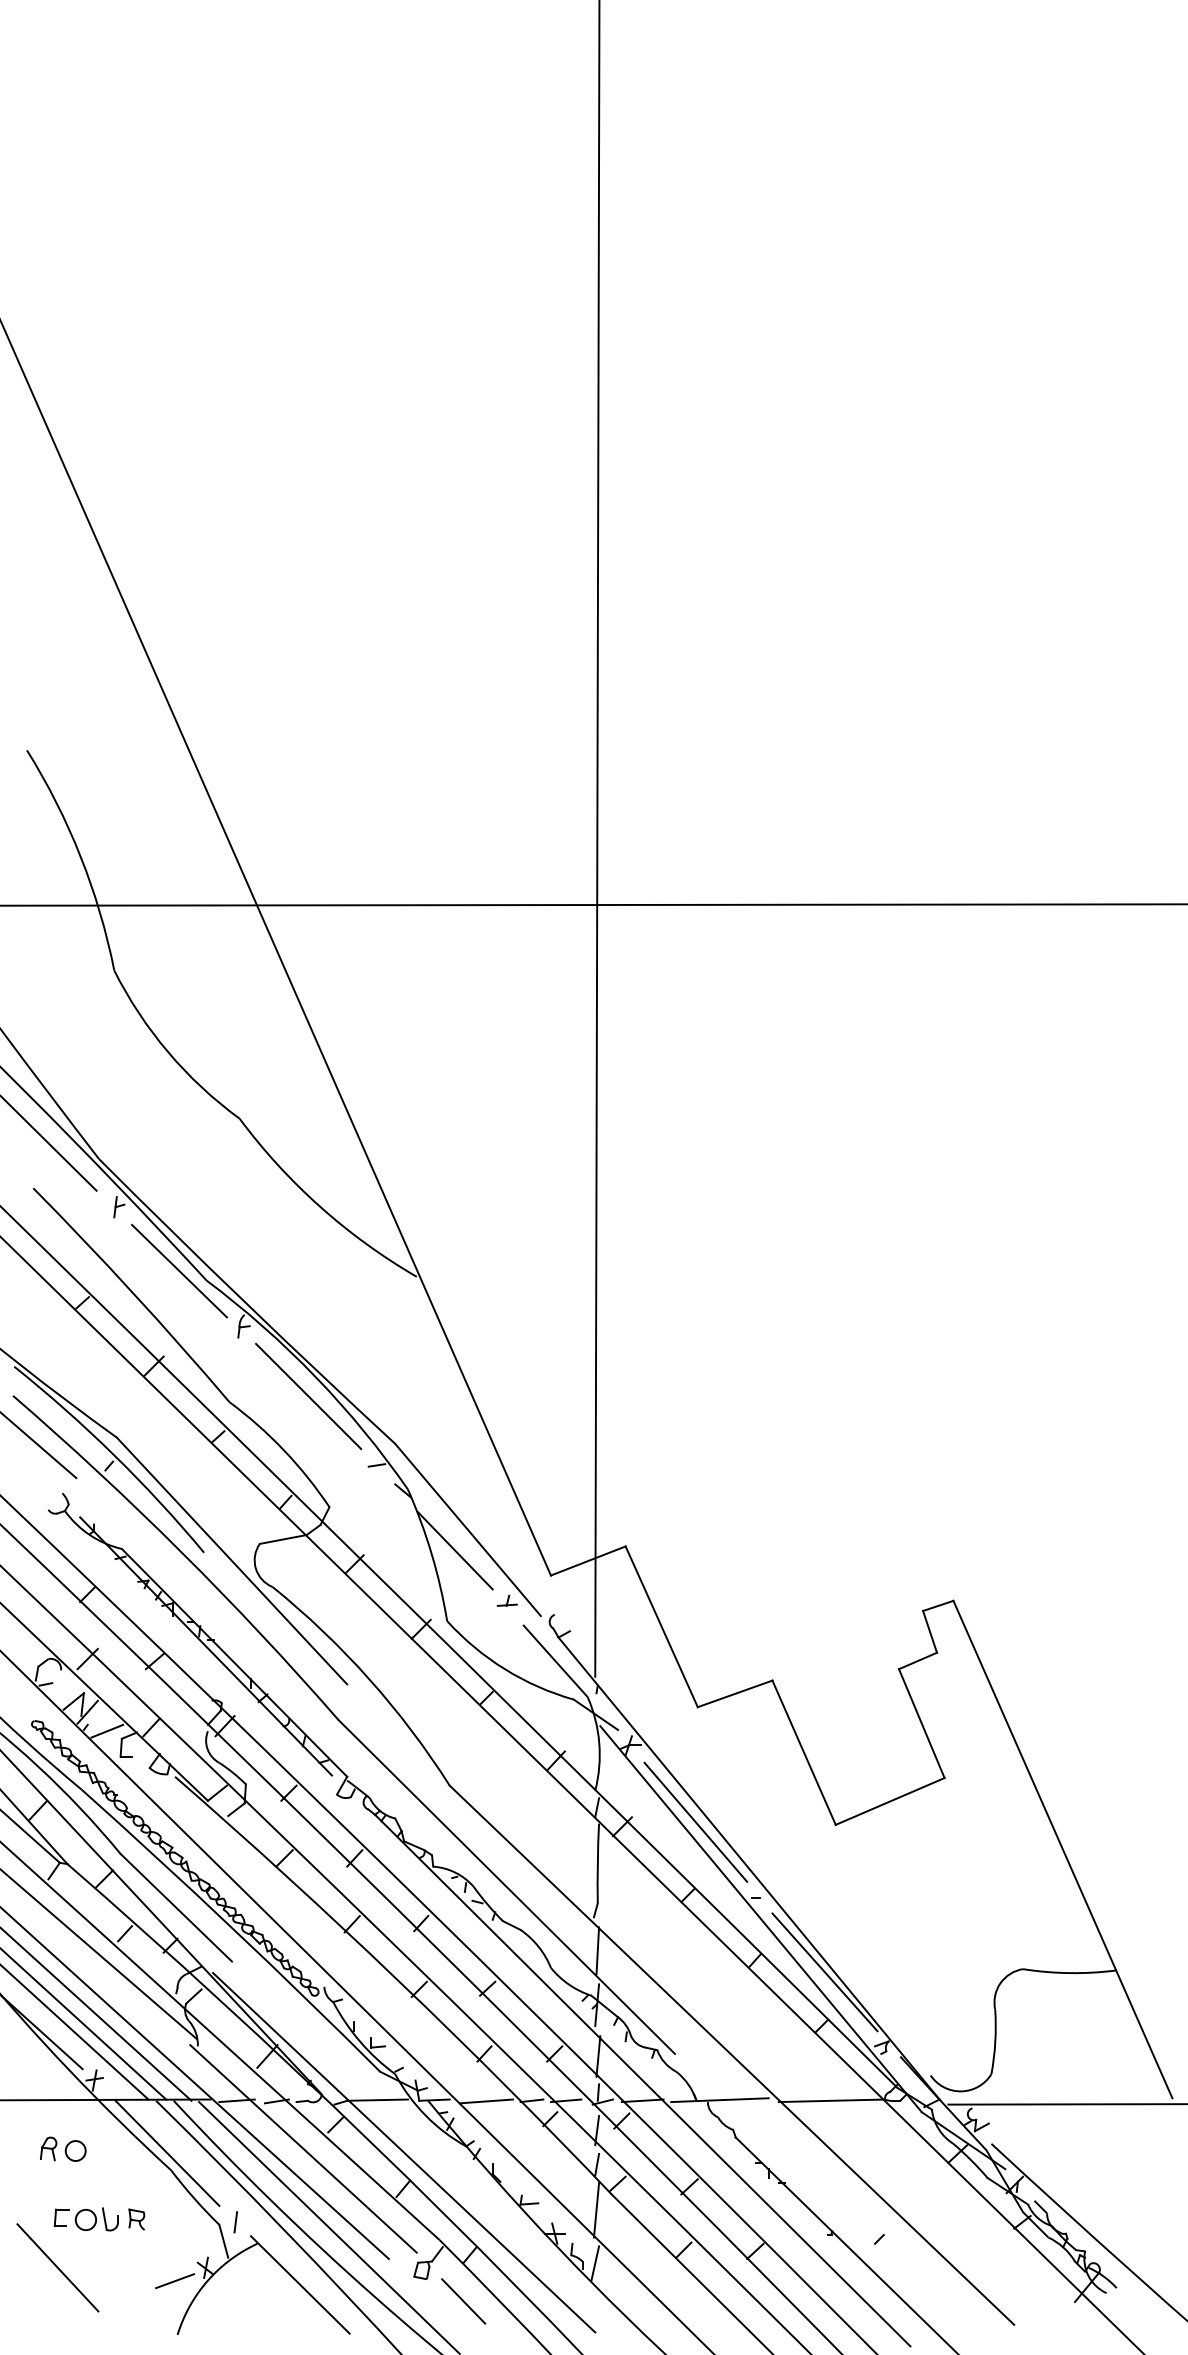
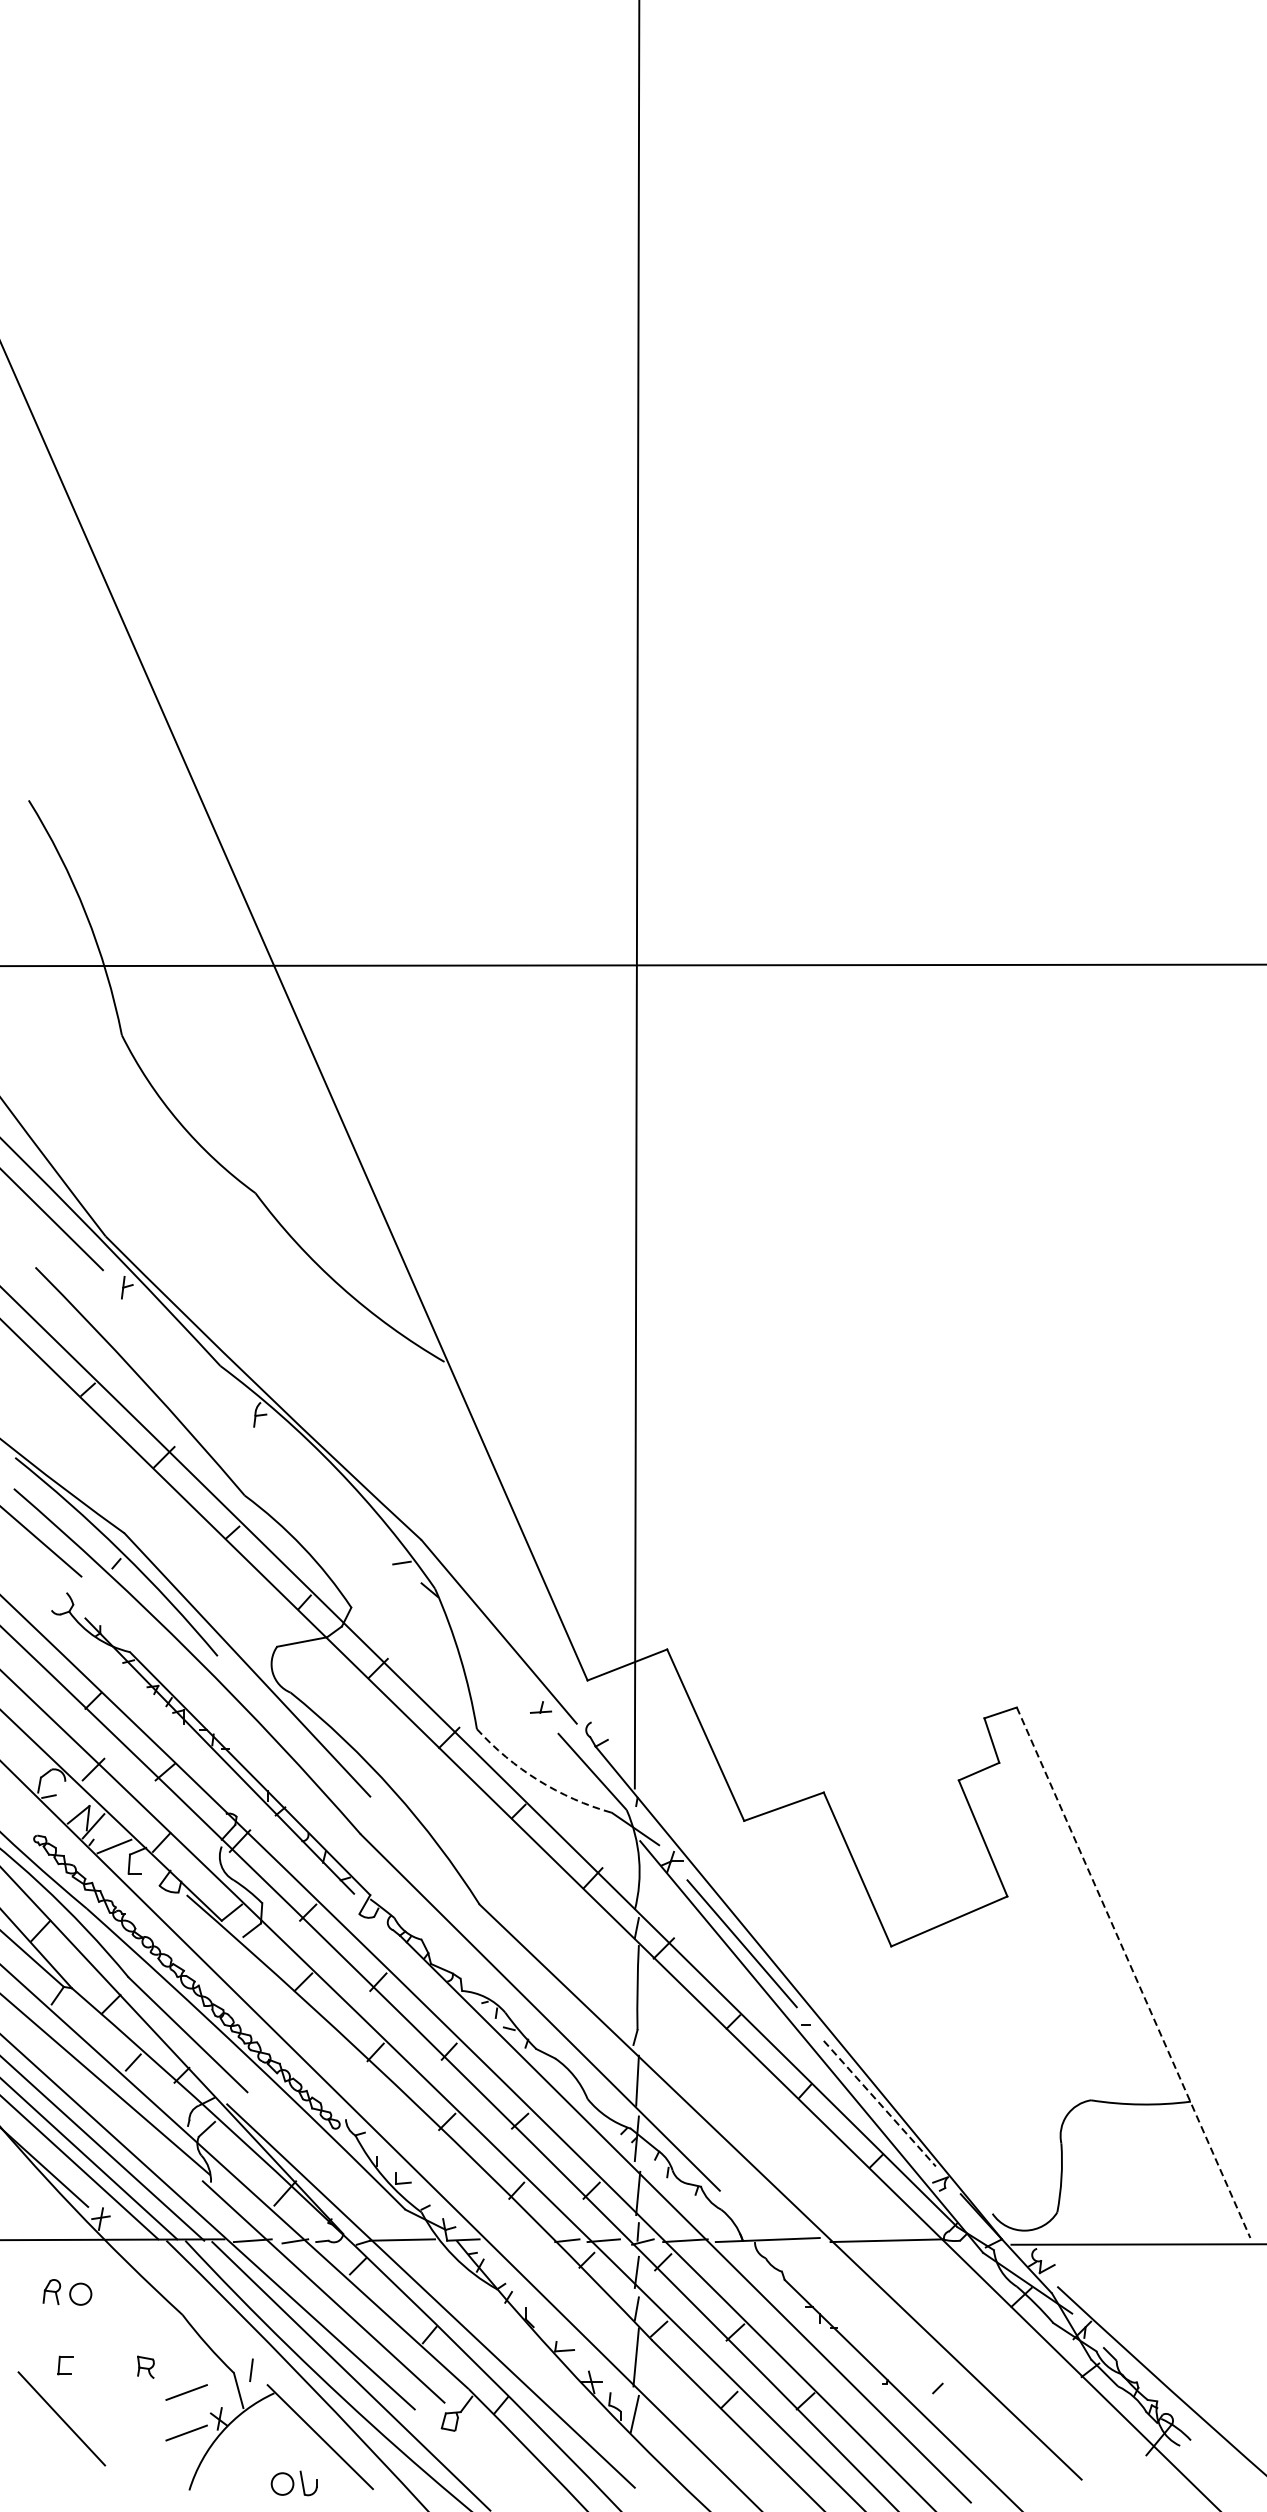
line: (179, 1270) -> (191, 1355), removed
line: (308, 1395) -> (329, 1488), removed
line: (455, 1550) -> (485, 1653), removed
arc: (504, 1669) -> (538, 1780), solid -> dashed
line: (1062, 1849) -> (1133, 1972), solid -> dashed
line: (824, 1972) -> (879, 2103), solid -> dashed
line: (485, 2101) -> (517, 2241), removed
line: (167, 2152) -> (178, 2295), removed
part: (96, 2219) -> (293, 2483), moved
line: (175, 2243) -> (187, 2392), added
line: (463, 2301) -> (494, 2454), removed

